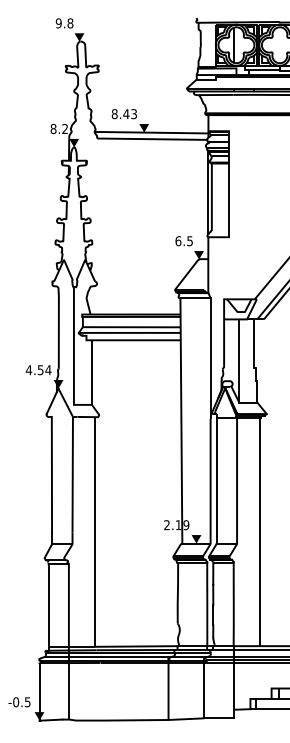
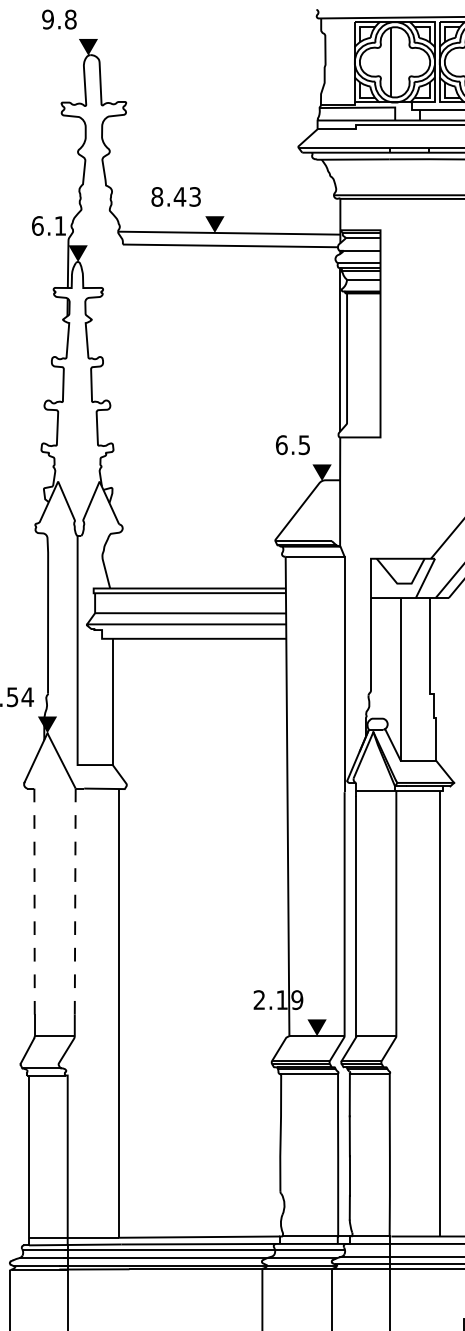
text: (58, 128) -> (47, 224), 8.2 -> 6.1
line: (51, 474) -> (33, 901), solid -> dashed
line: (72, 474) -> (74, 901), solid -> dashed

